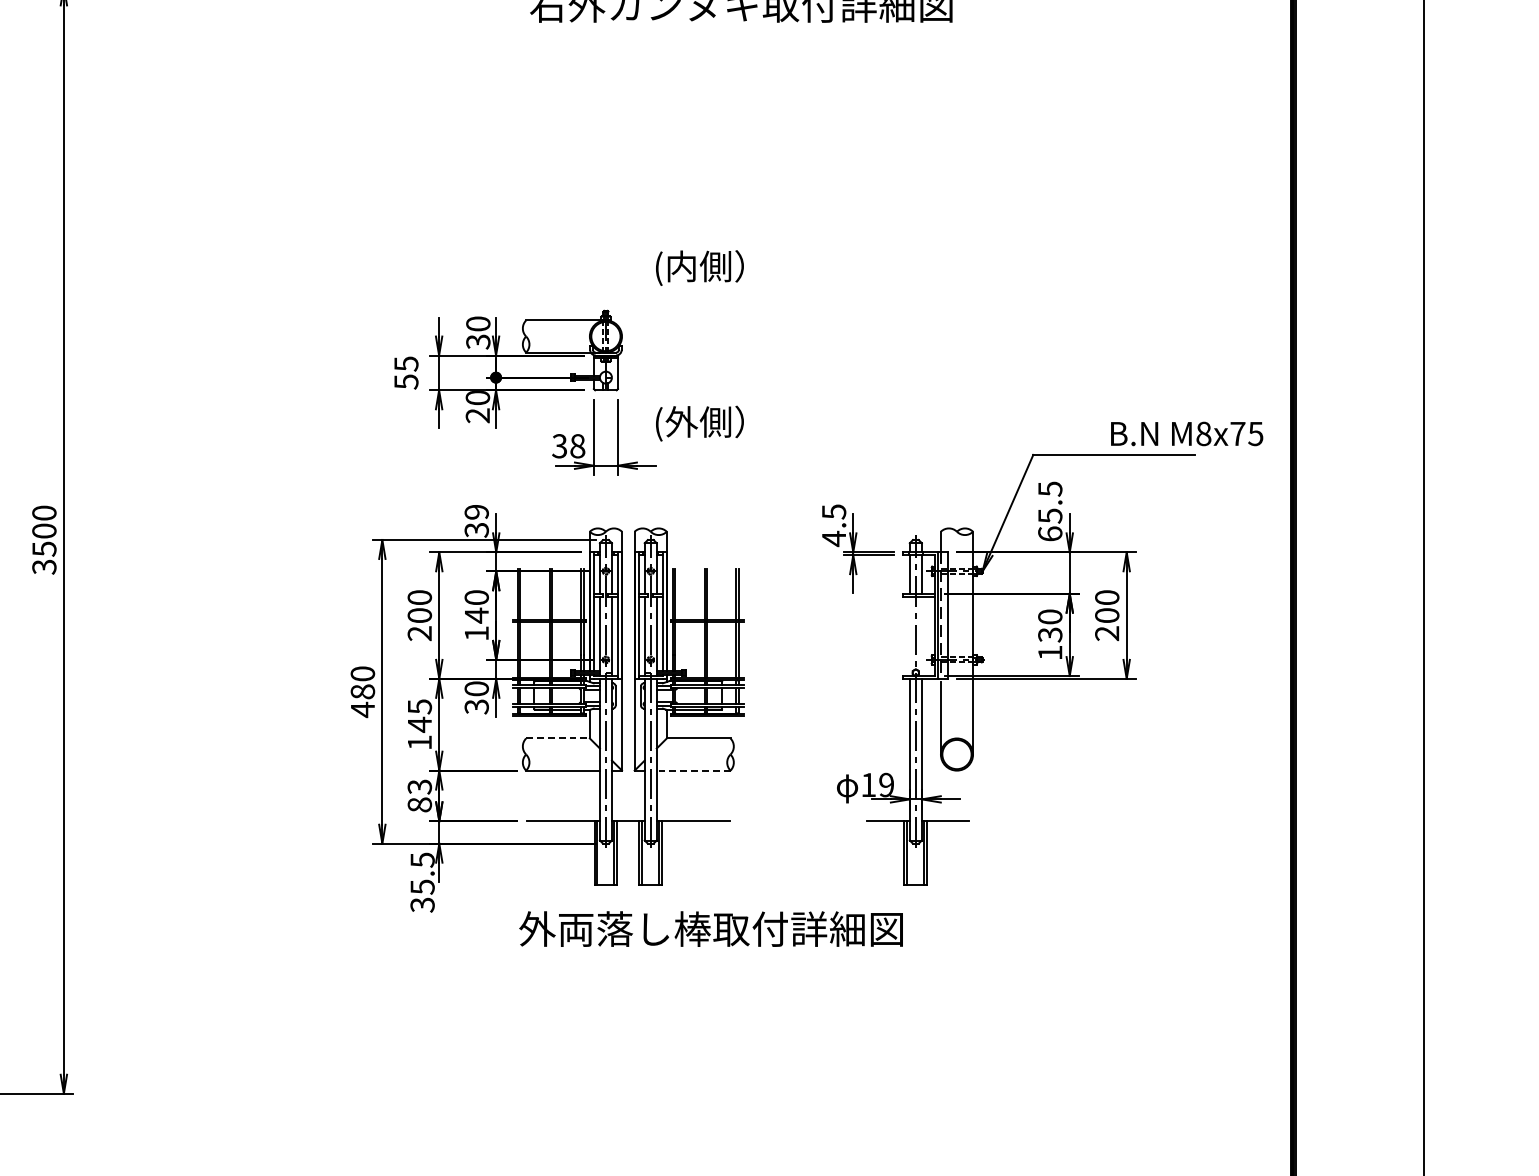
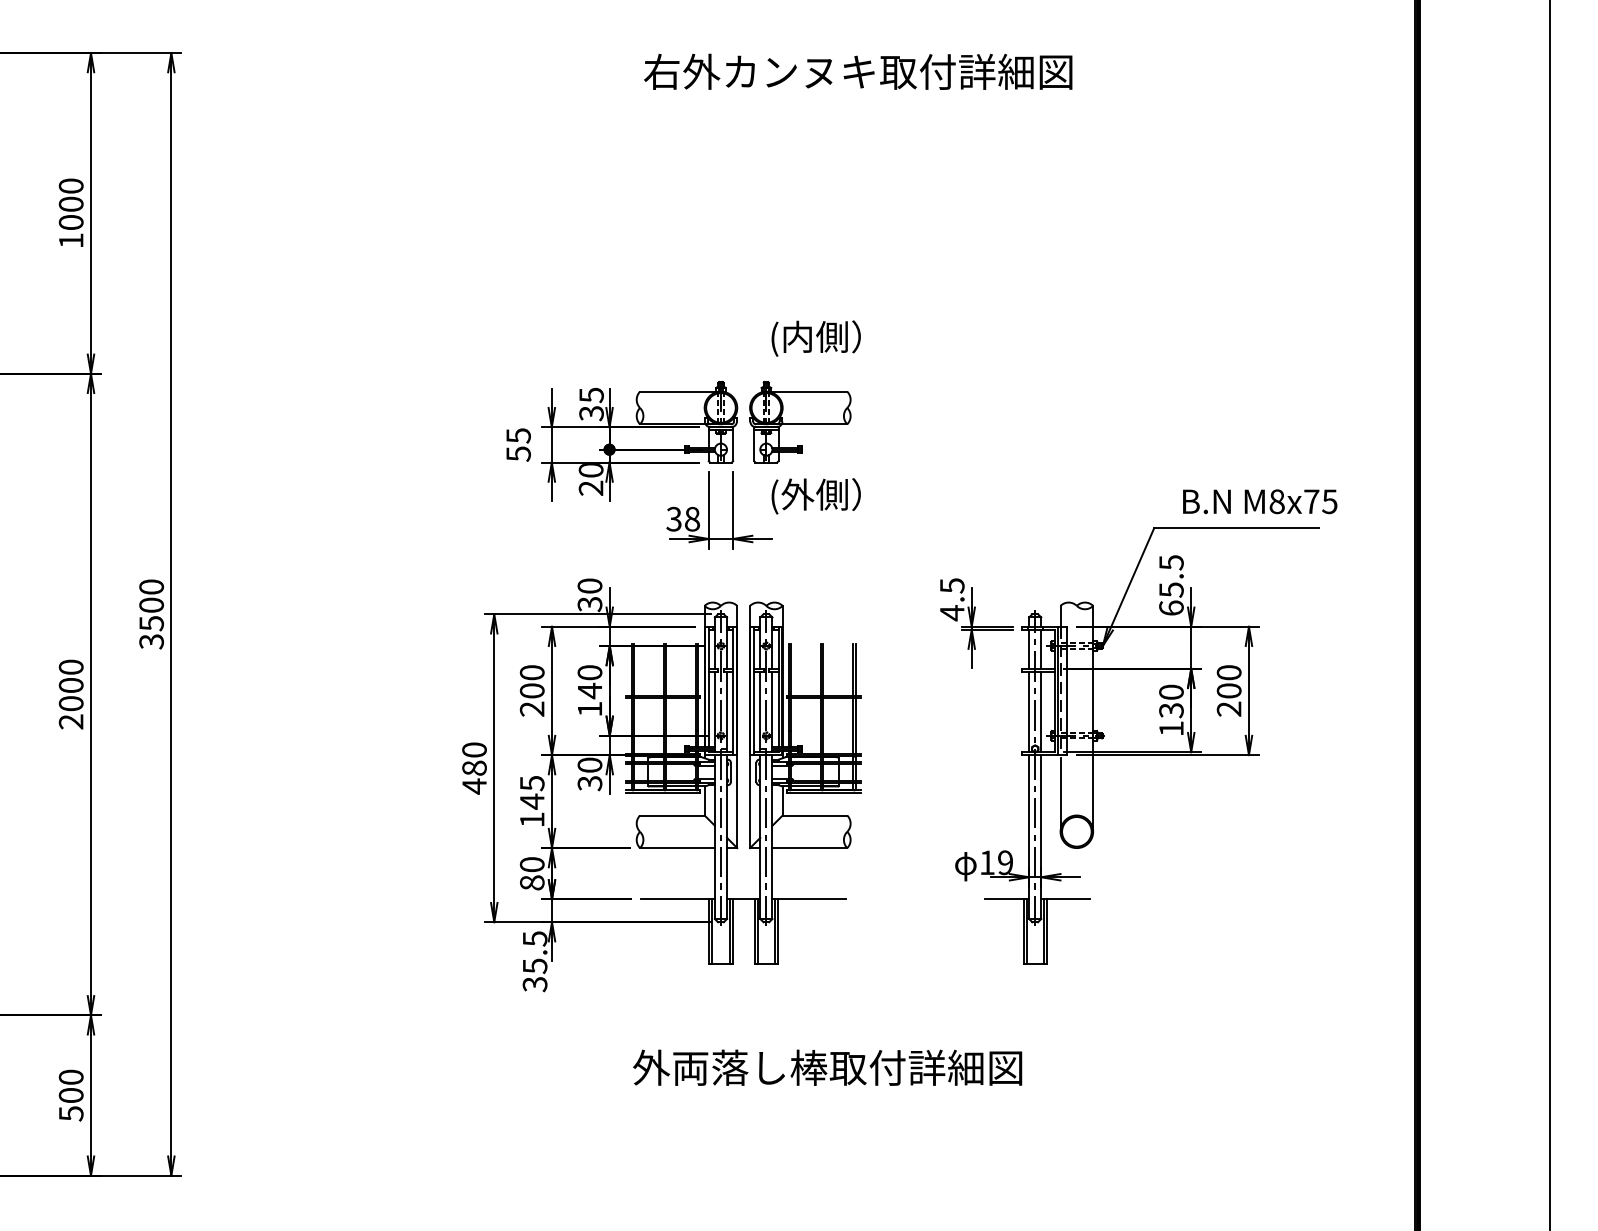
text: (478, 324) -> (591, 395), 30 -> 35
part: (684, 349) -> (800, 421), added
text: (1187, 433) -> (1260, 501), moved
text: (476, 511) -> (589, 585), 39 -> 30
line: (910, 635) -> (1029, 711), added
line: (922, 635) -> (1041, 711), added
line: (558, 738) -> (672, 815), dashed -> solid
line: (693, 771) -> (809, 848), dashed -> solid
text: (420, 786) -> (532, 864), 83 -> 80
text: (711, 928) -> (827, 1067), moved

